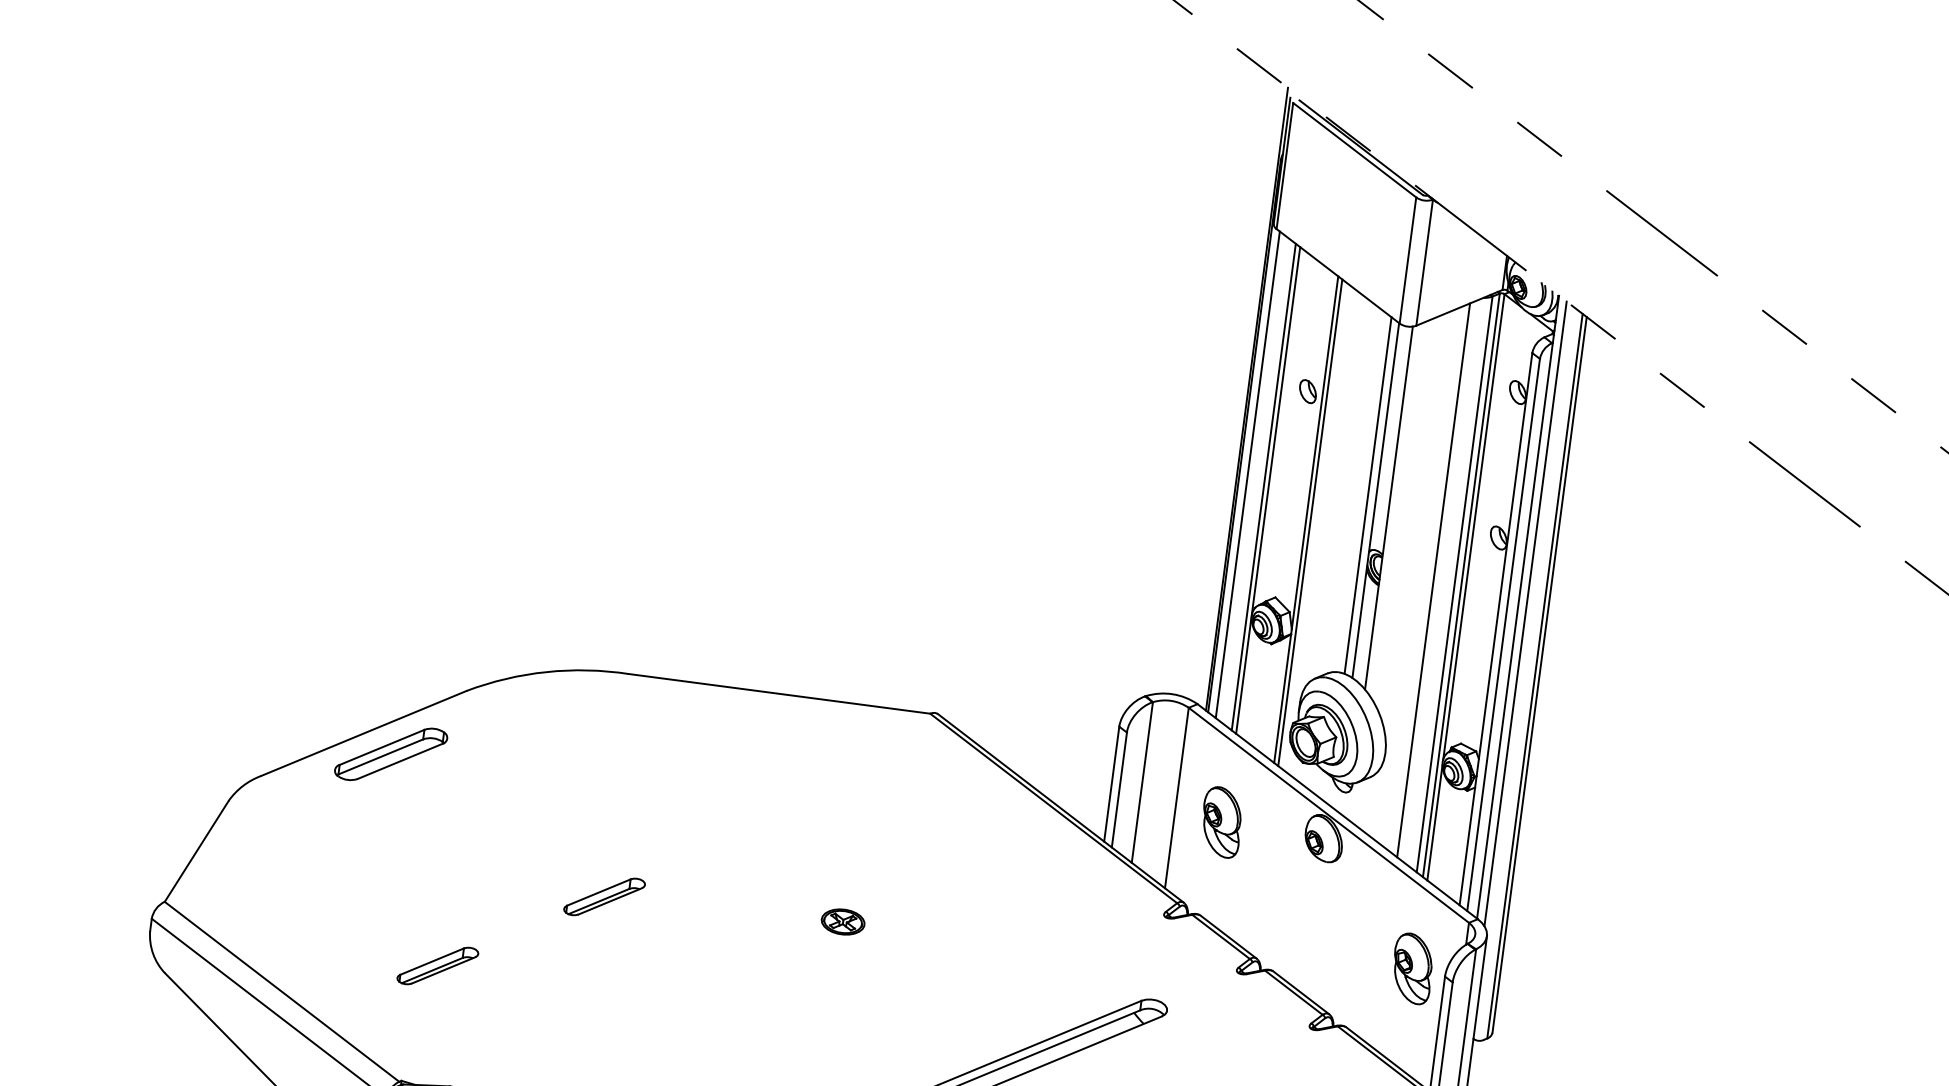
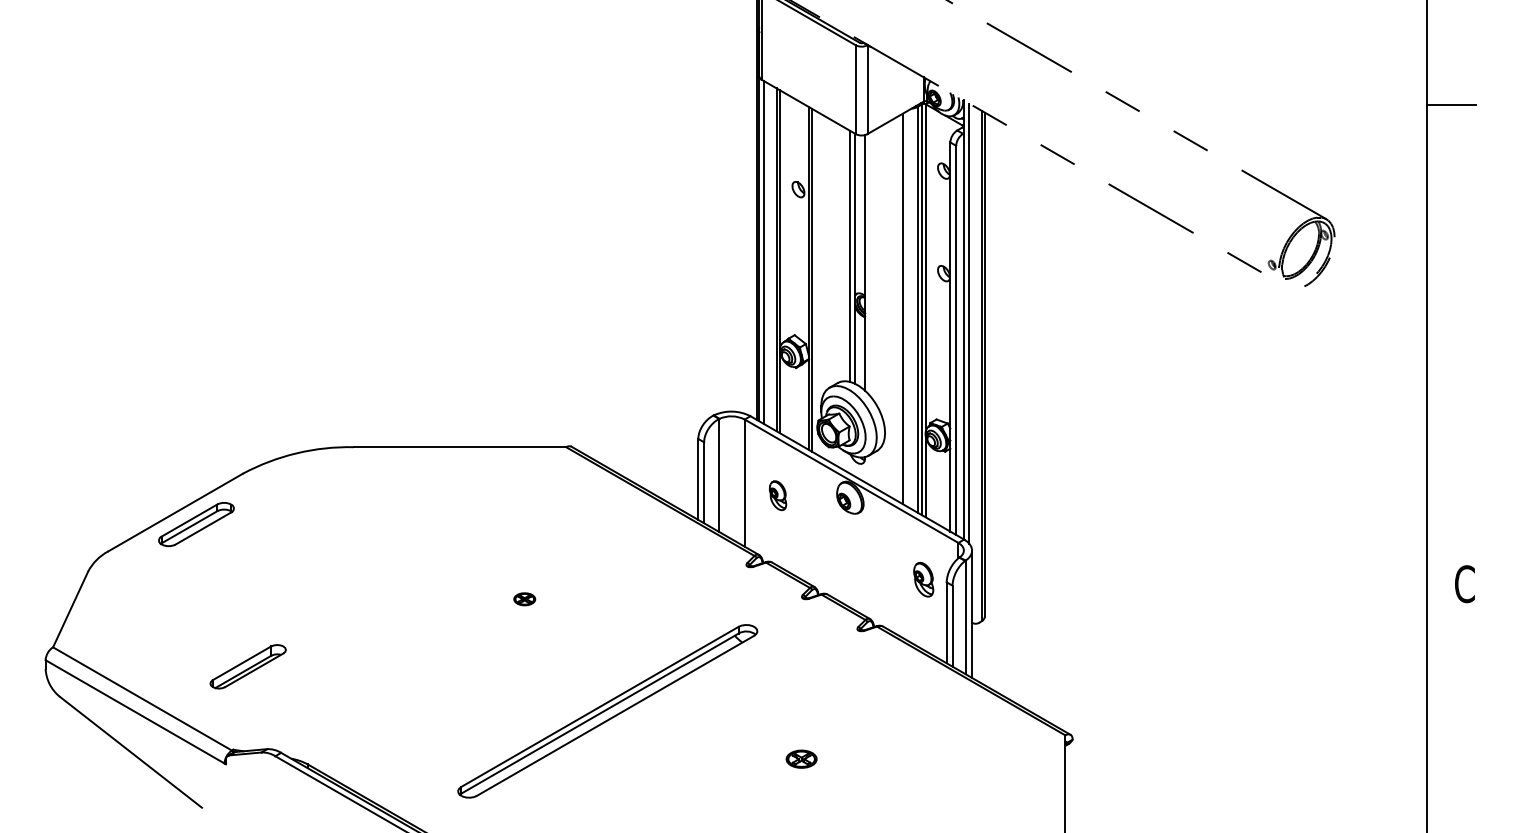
part: (1221, 821) -> (777, 495), size x0.6
part: (604, 896) -> (357, 603), removed
part: (842, 920) -> (524, 598), size x0.7
part: (437, 965) -> (247, 666), size x1.4
part: (1412, 968) -> (923, 579), size x0.7

